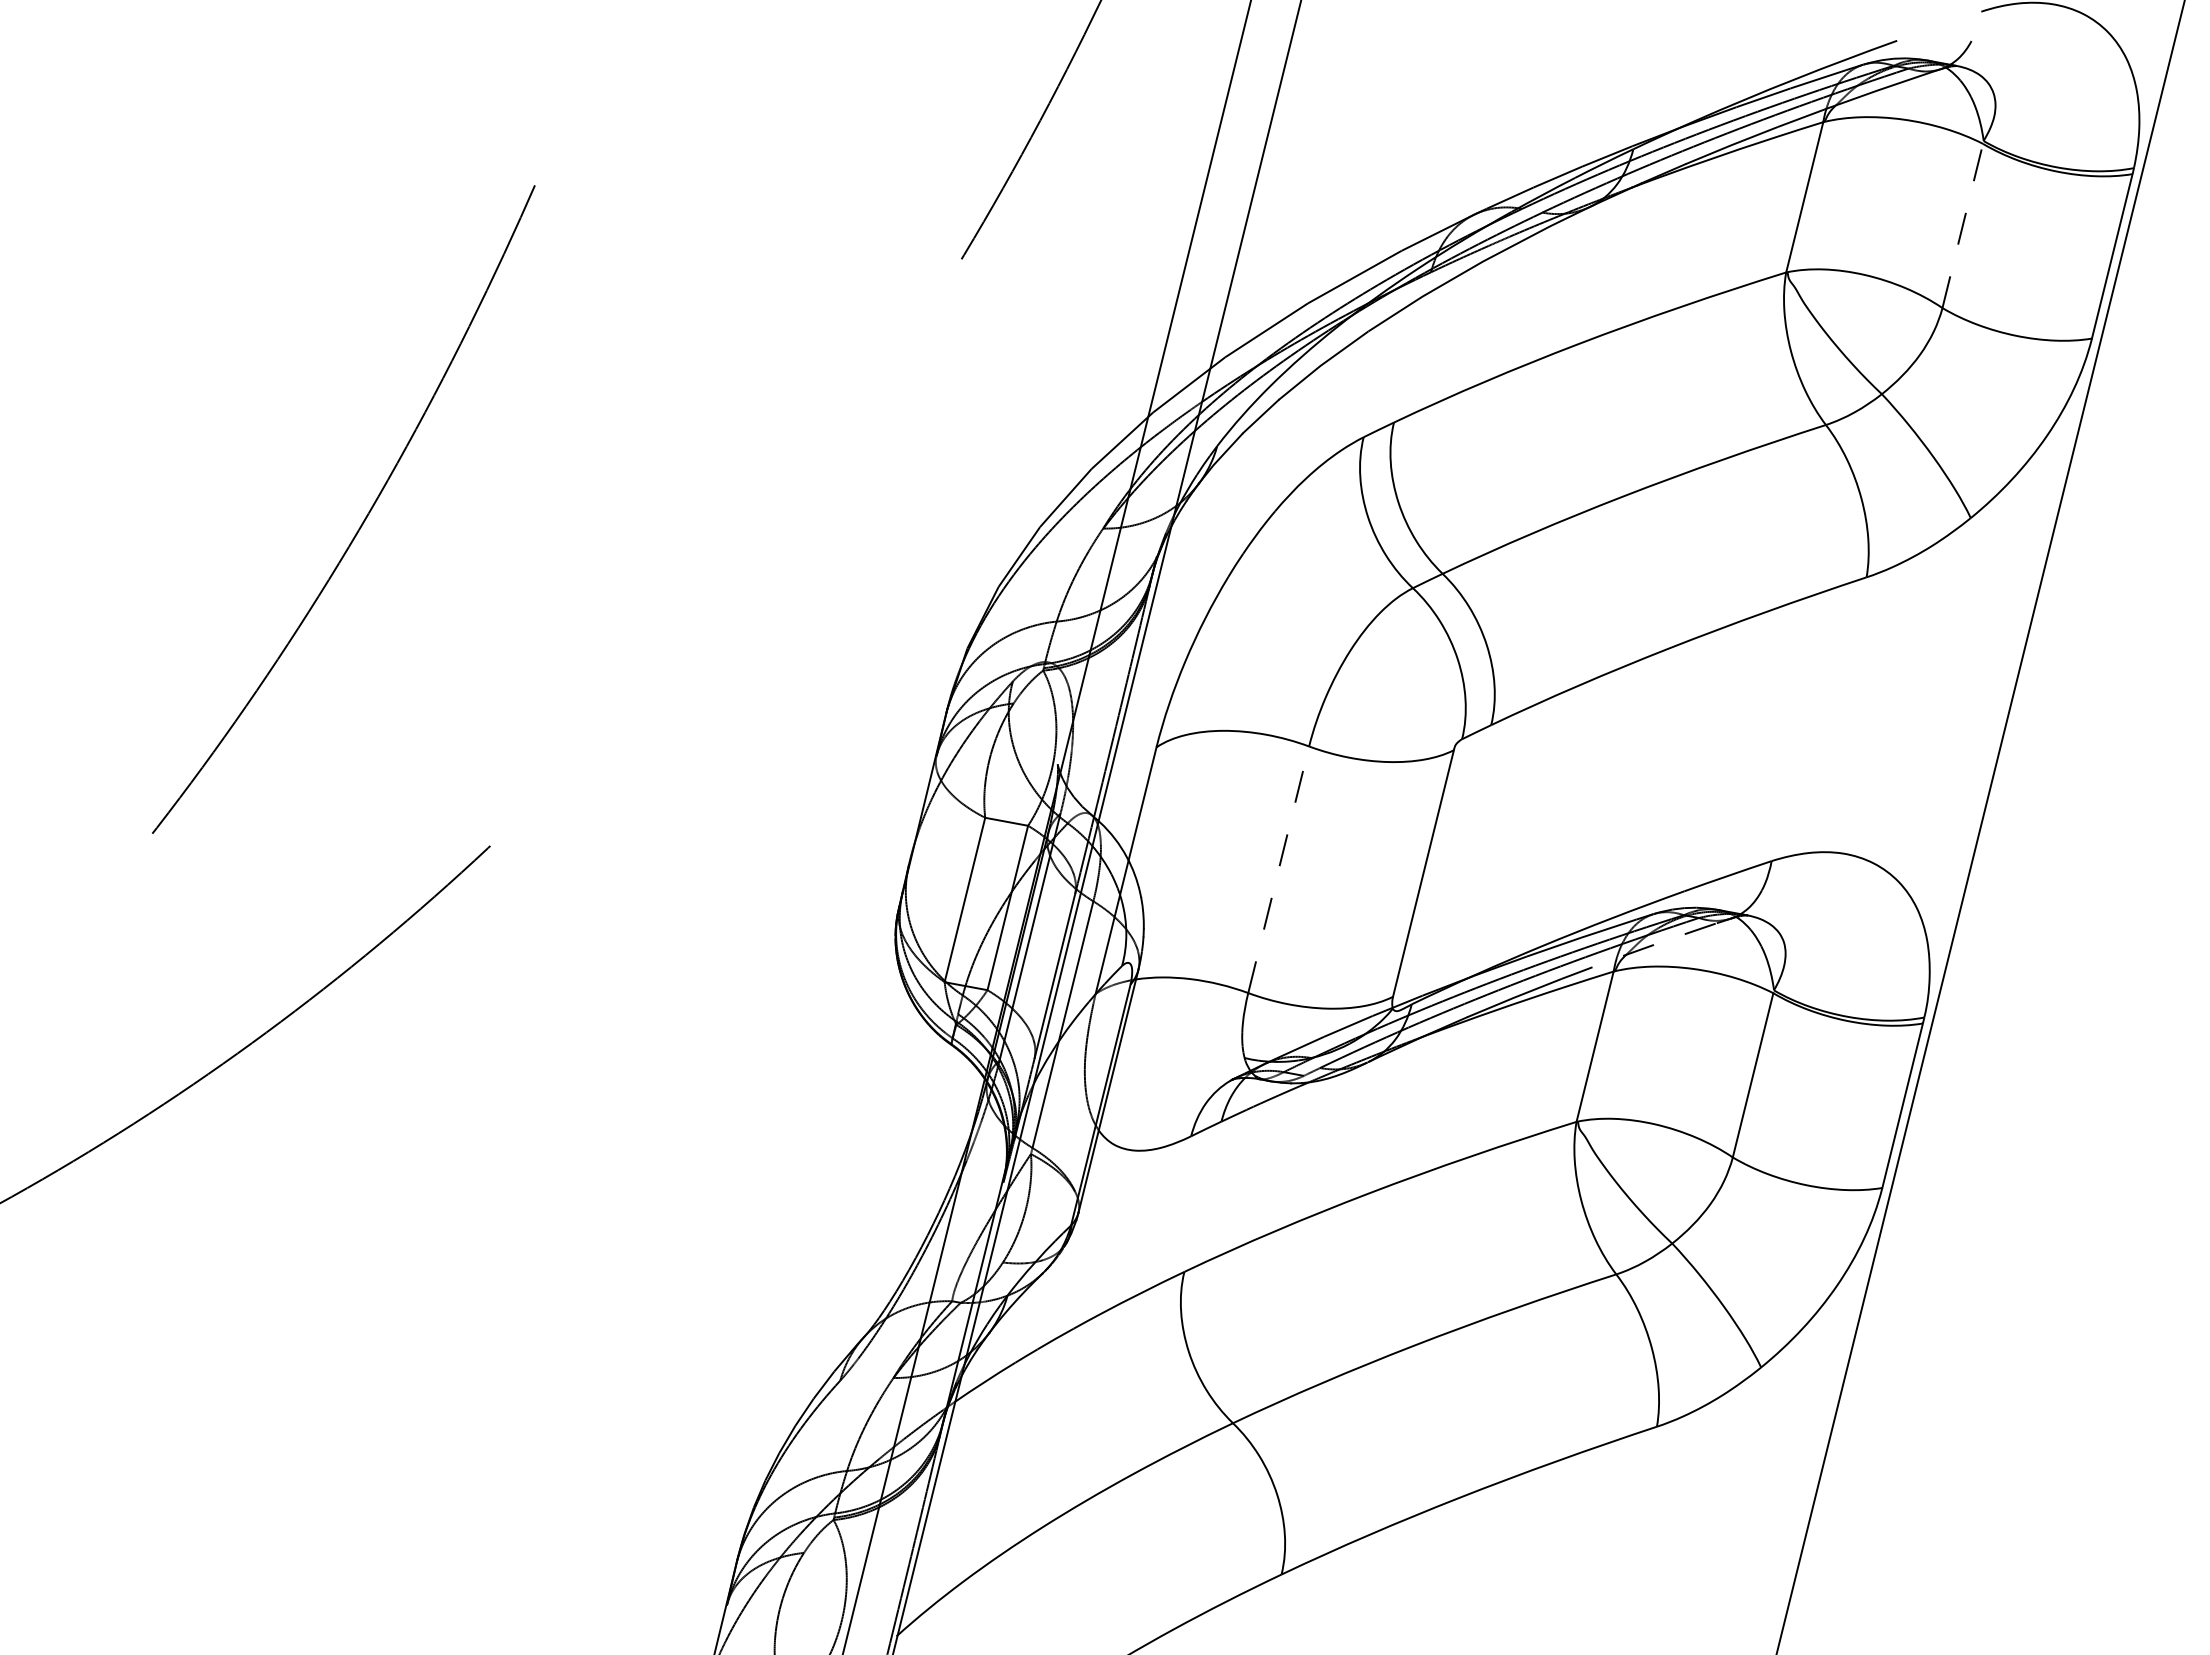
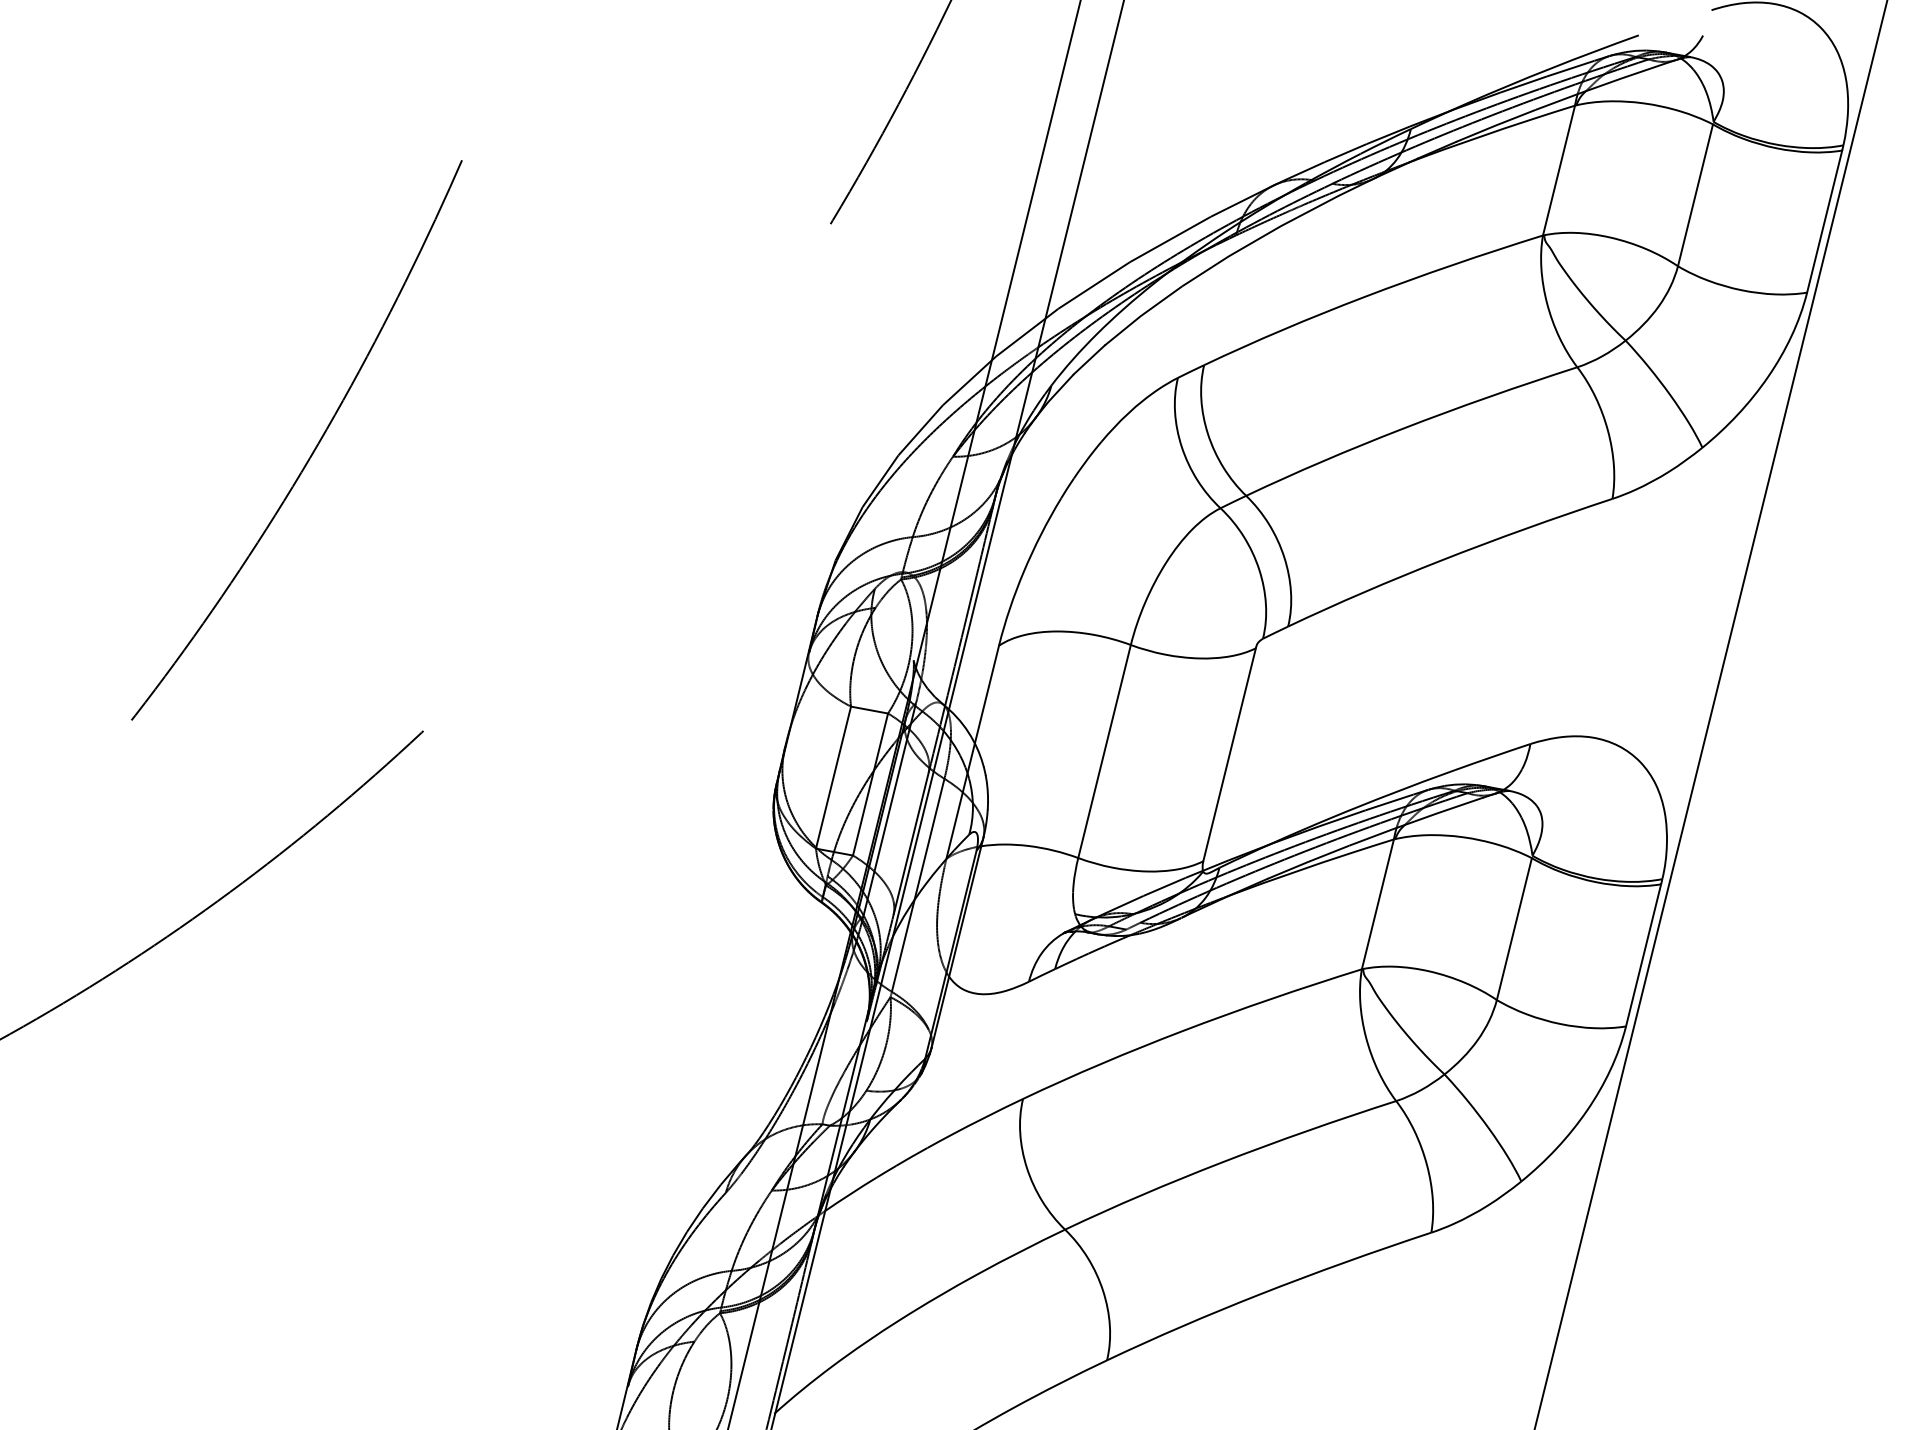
line: (1962, 225) -> (1695, 194), dashed -> solid
line: (1278, 869) -> (1104, 751), dashed -> solid
line: (1639, 949) -> (1416, 820), dashed -> solid

